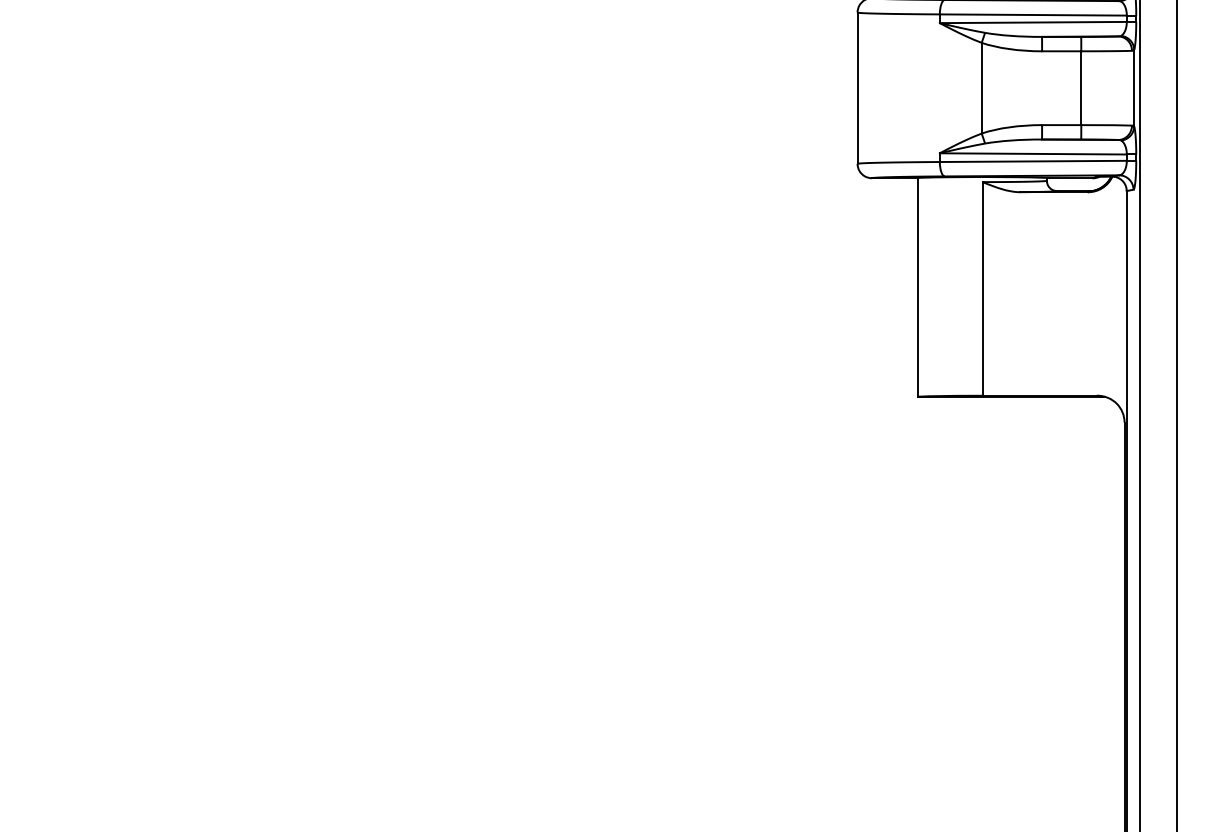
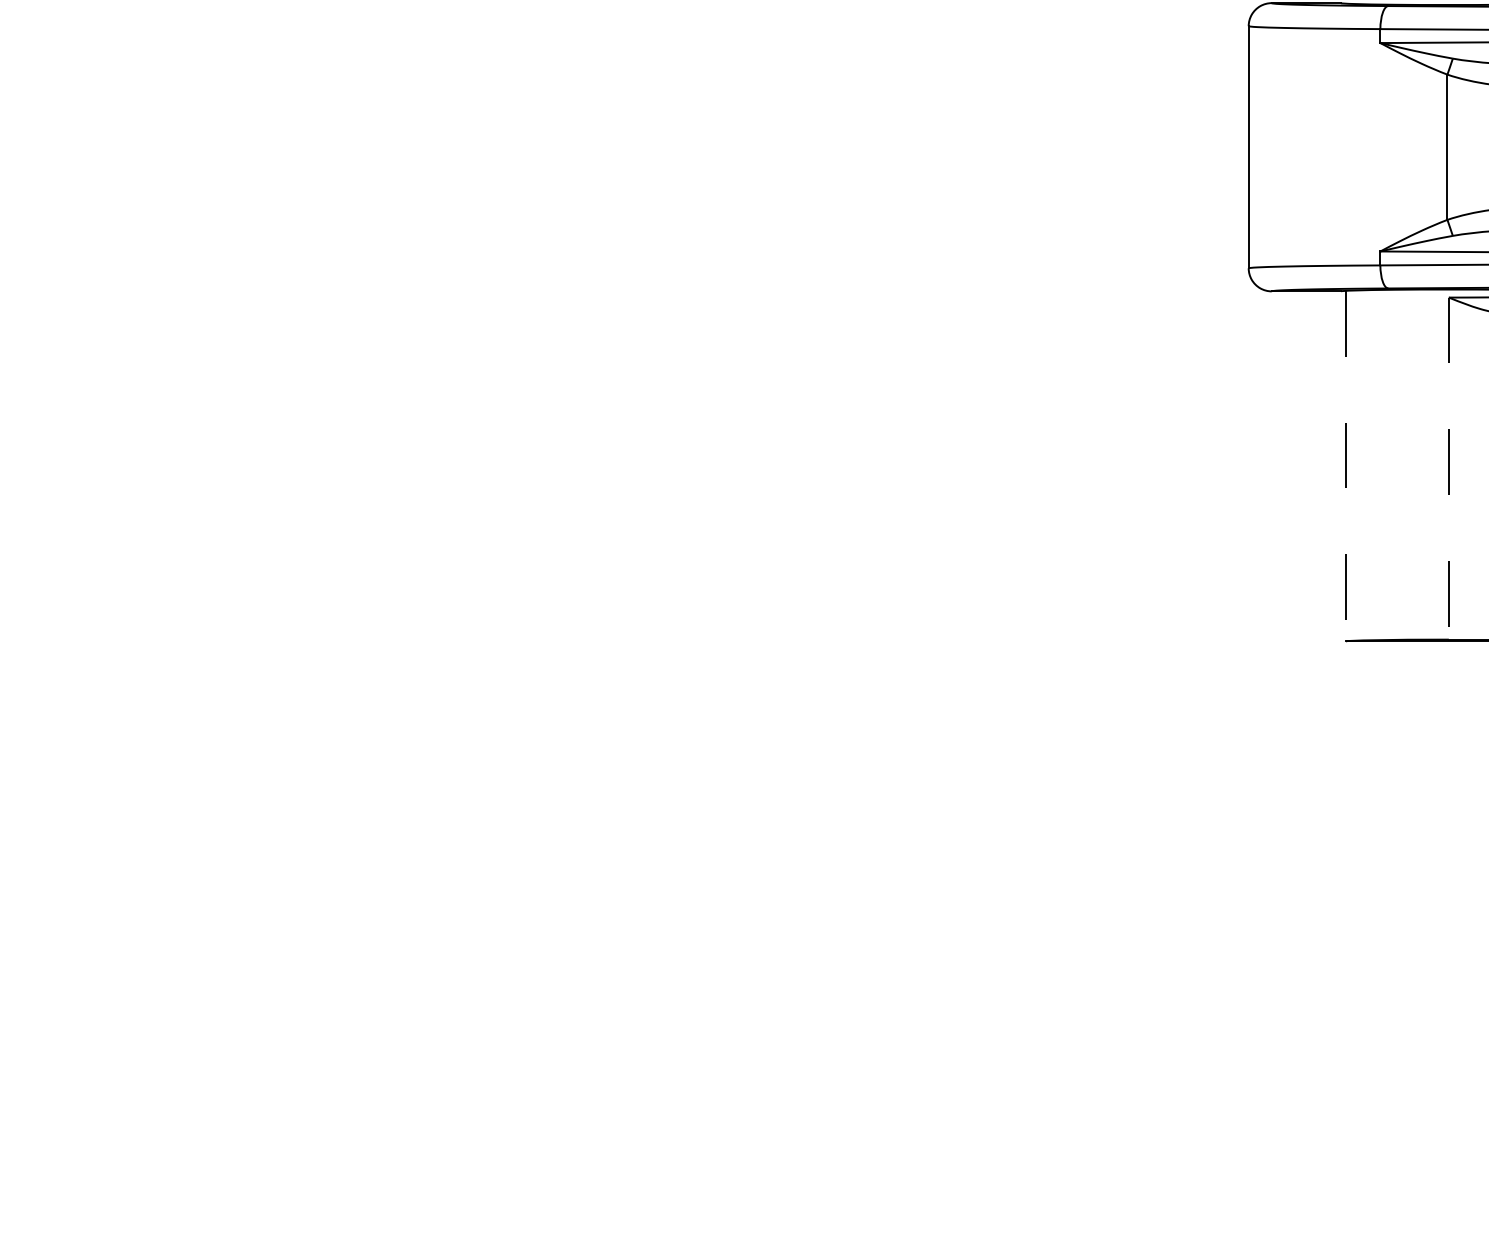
line: (918, 287) -> (1346, 466), solid -> dashed
line: (982, 288) -> (1448, 467), solid -> dashed

